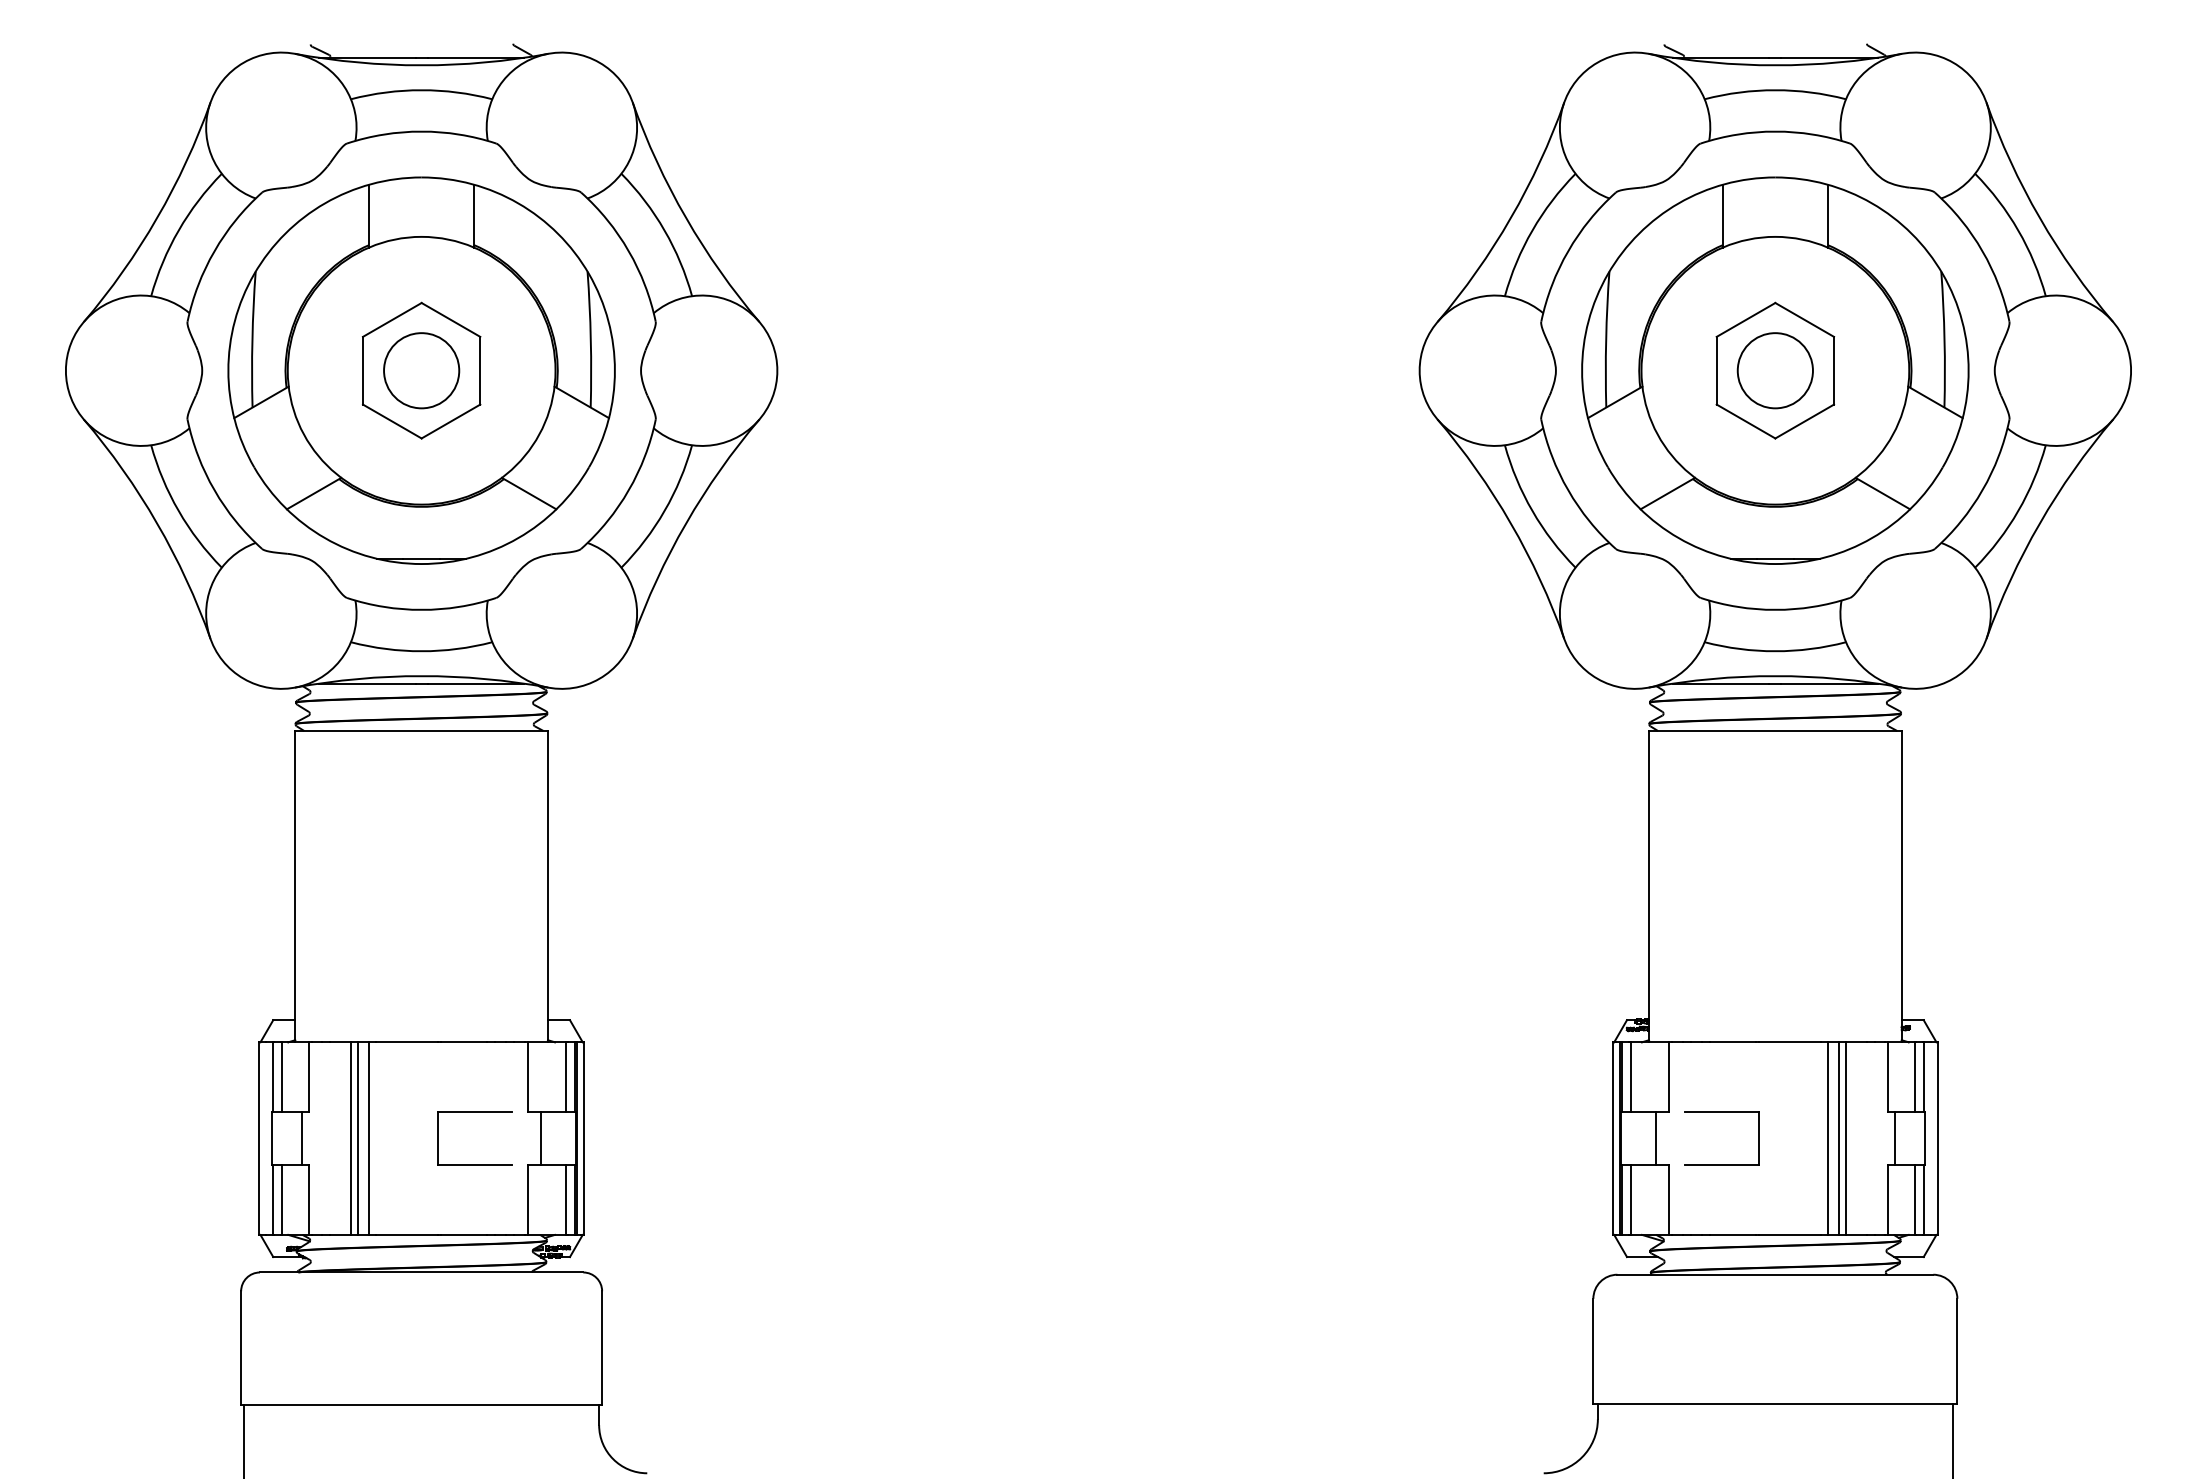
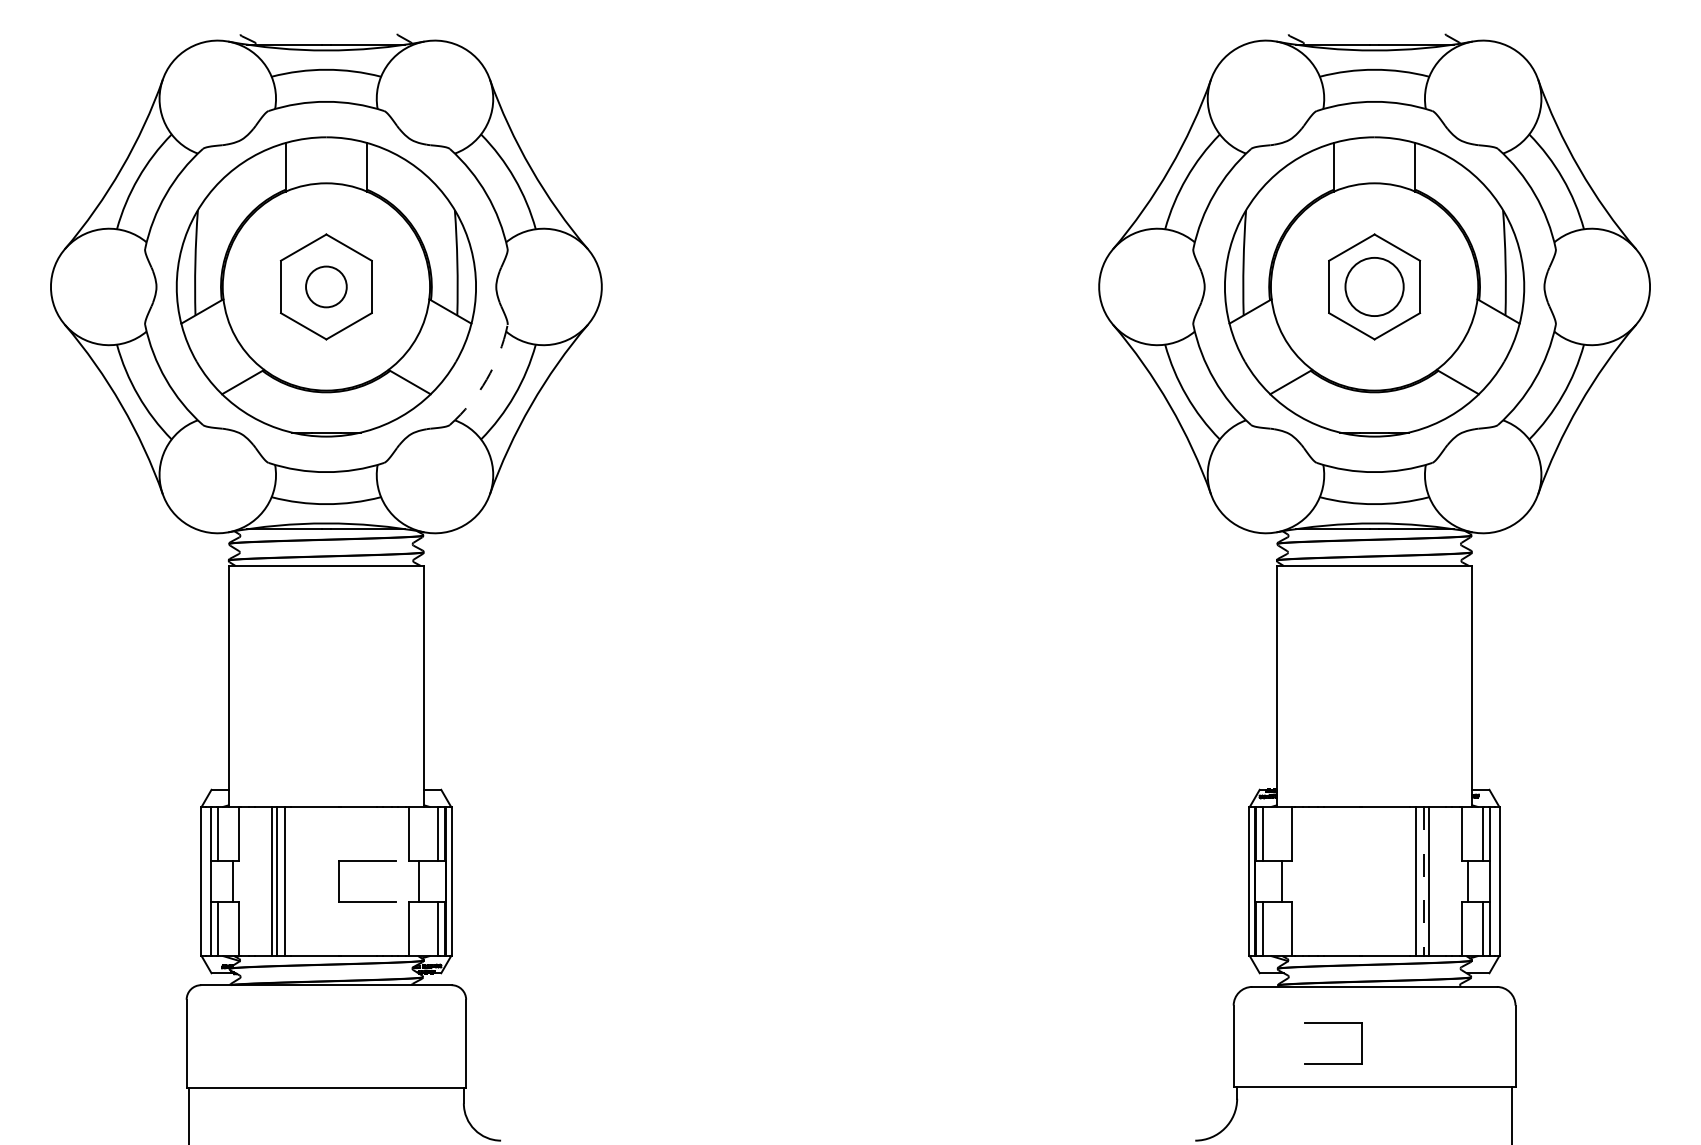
circle: (421, 370) -> (326, 286), size x0.7
arc: (628, 490) -> (486, 379), solid -> dashed
part: (1721, 1112) -> (1332, 1023), moved
line: (1839, 1139) -> (1424, 882), solid -> dashed

